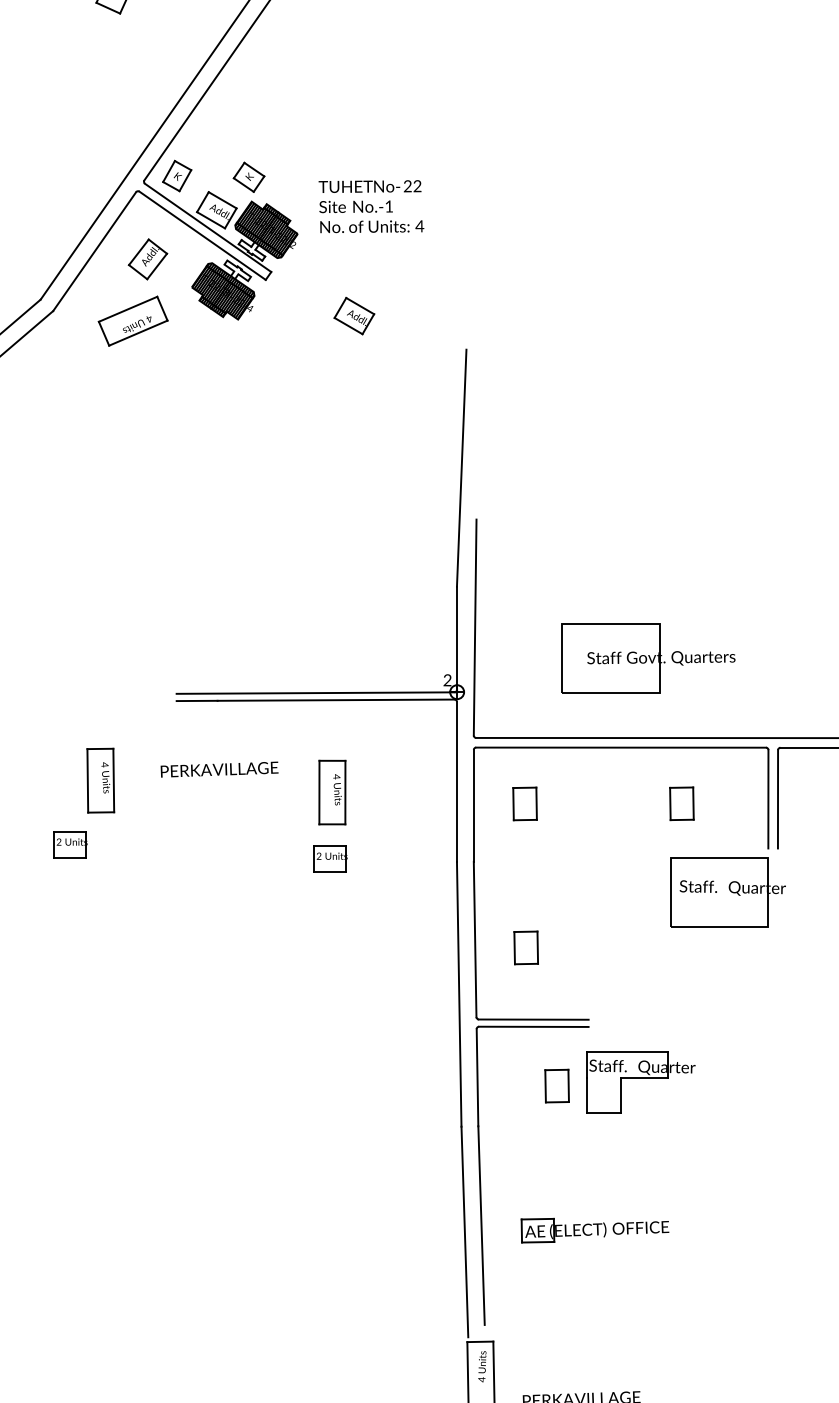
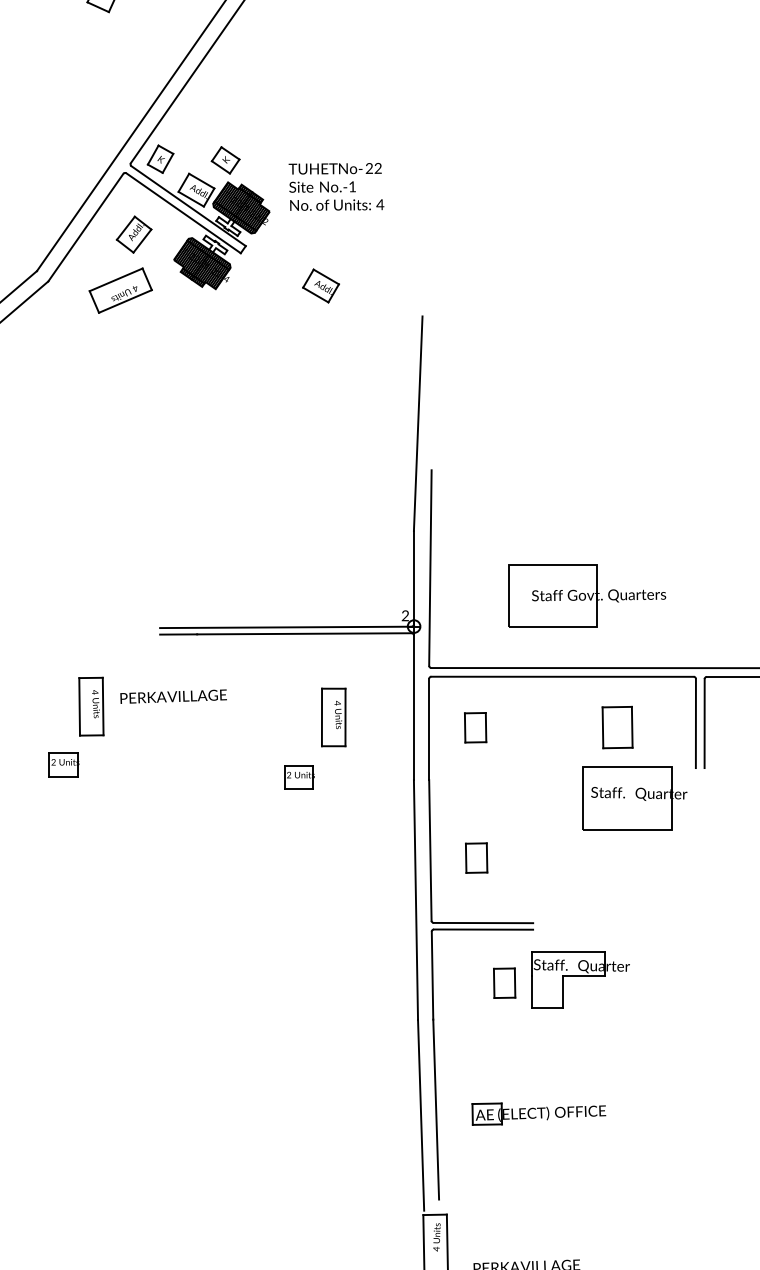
text: (219, 769) -> (173, 696), moved
part: (332, 792) -> (333, 717), moved
part: (681, 803) -> (617, 727), size x1.4
part: (727, 892) -> (634, 797), moved

